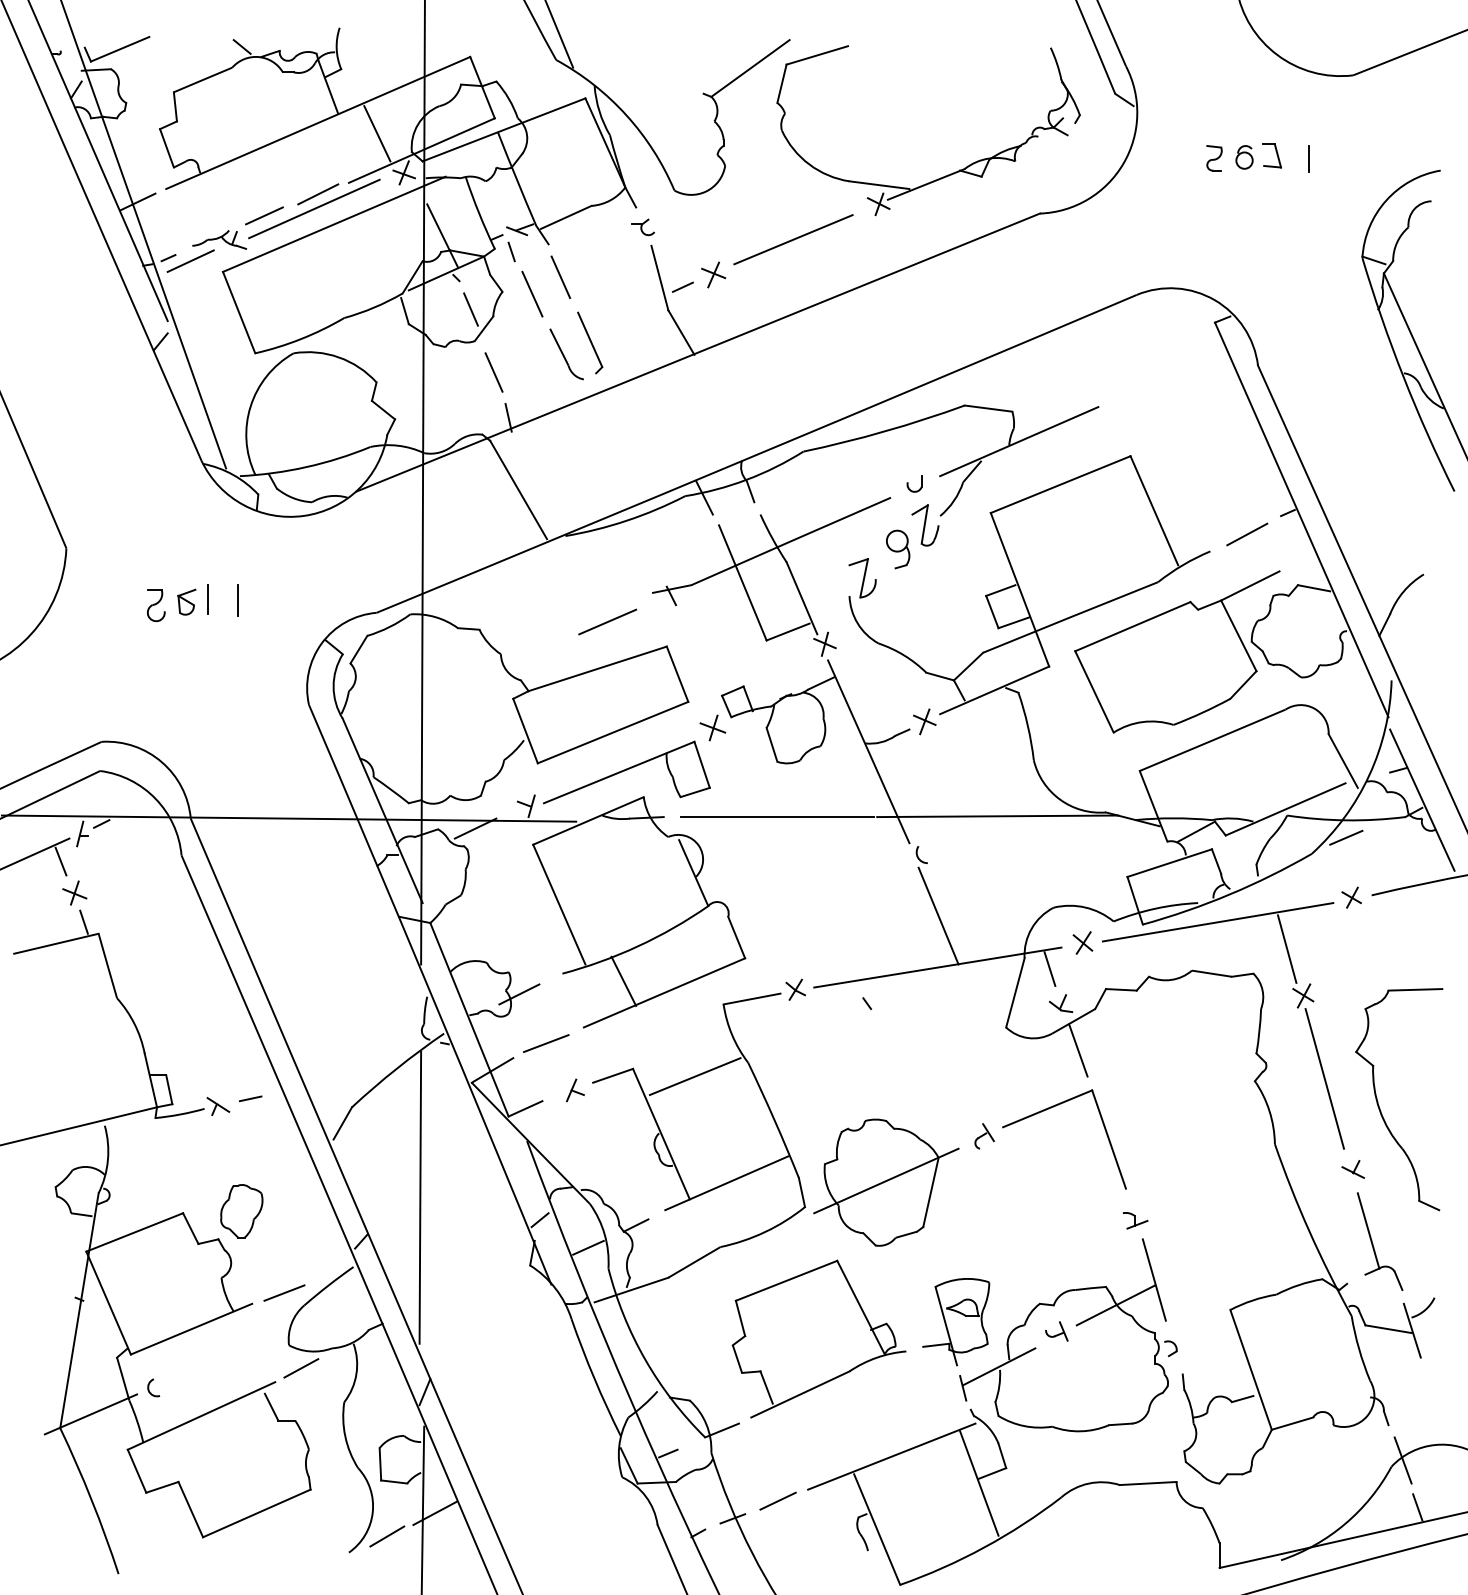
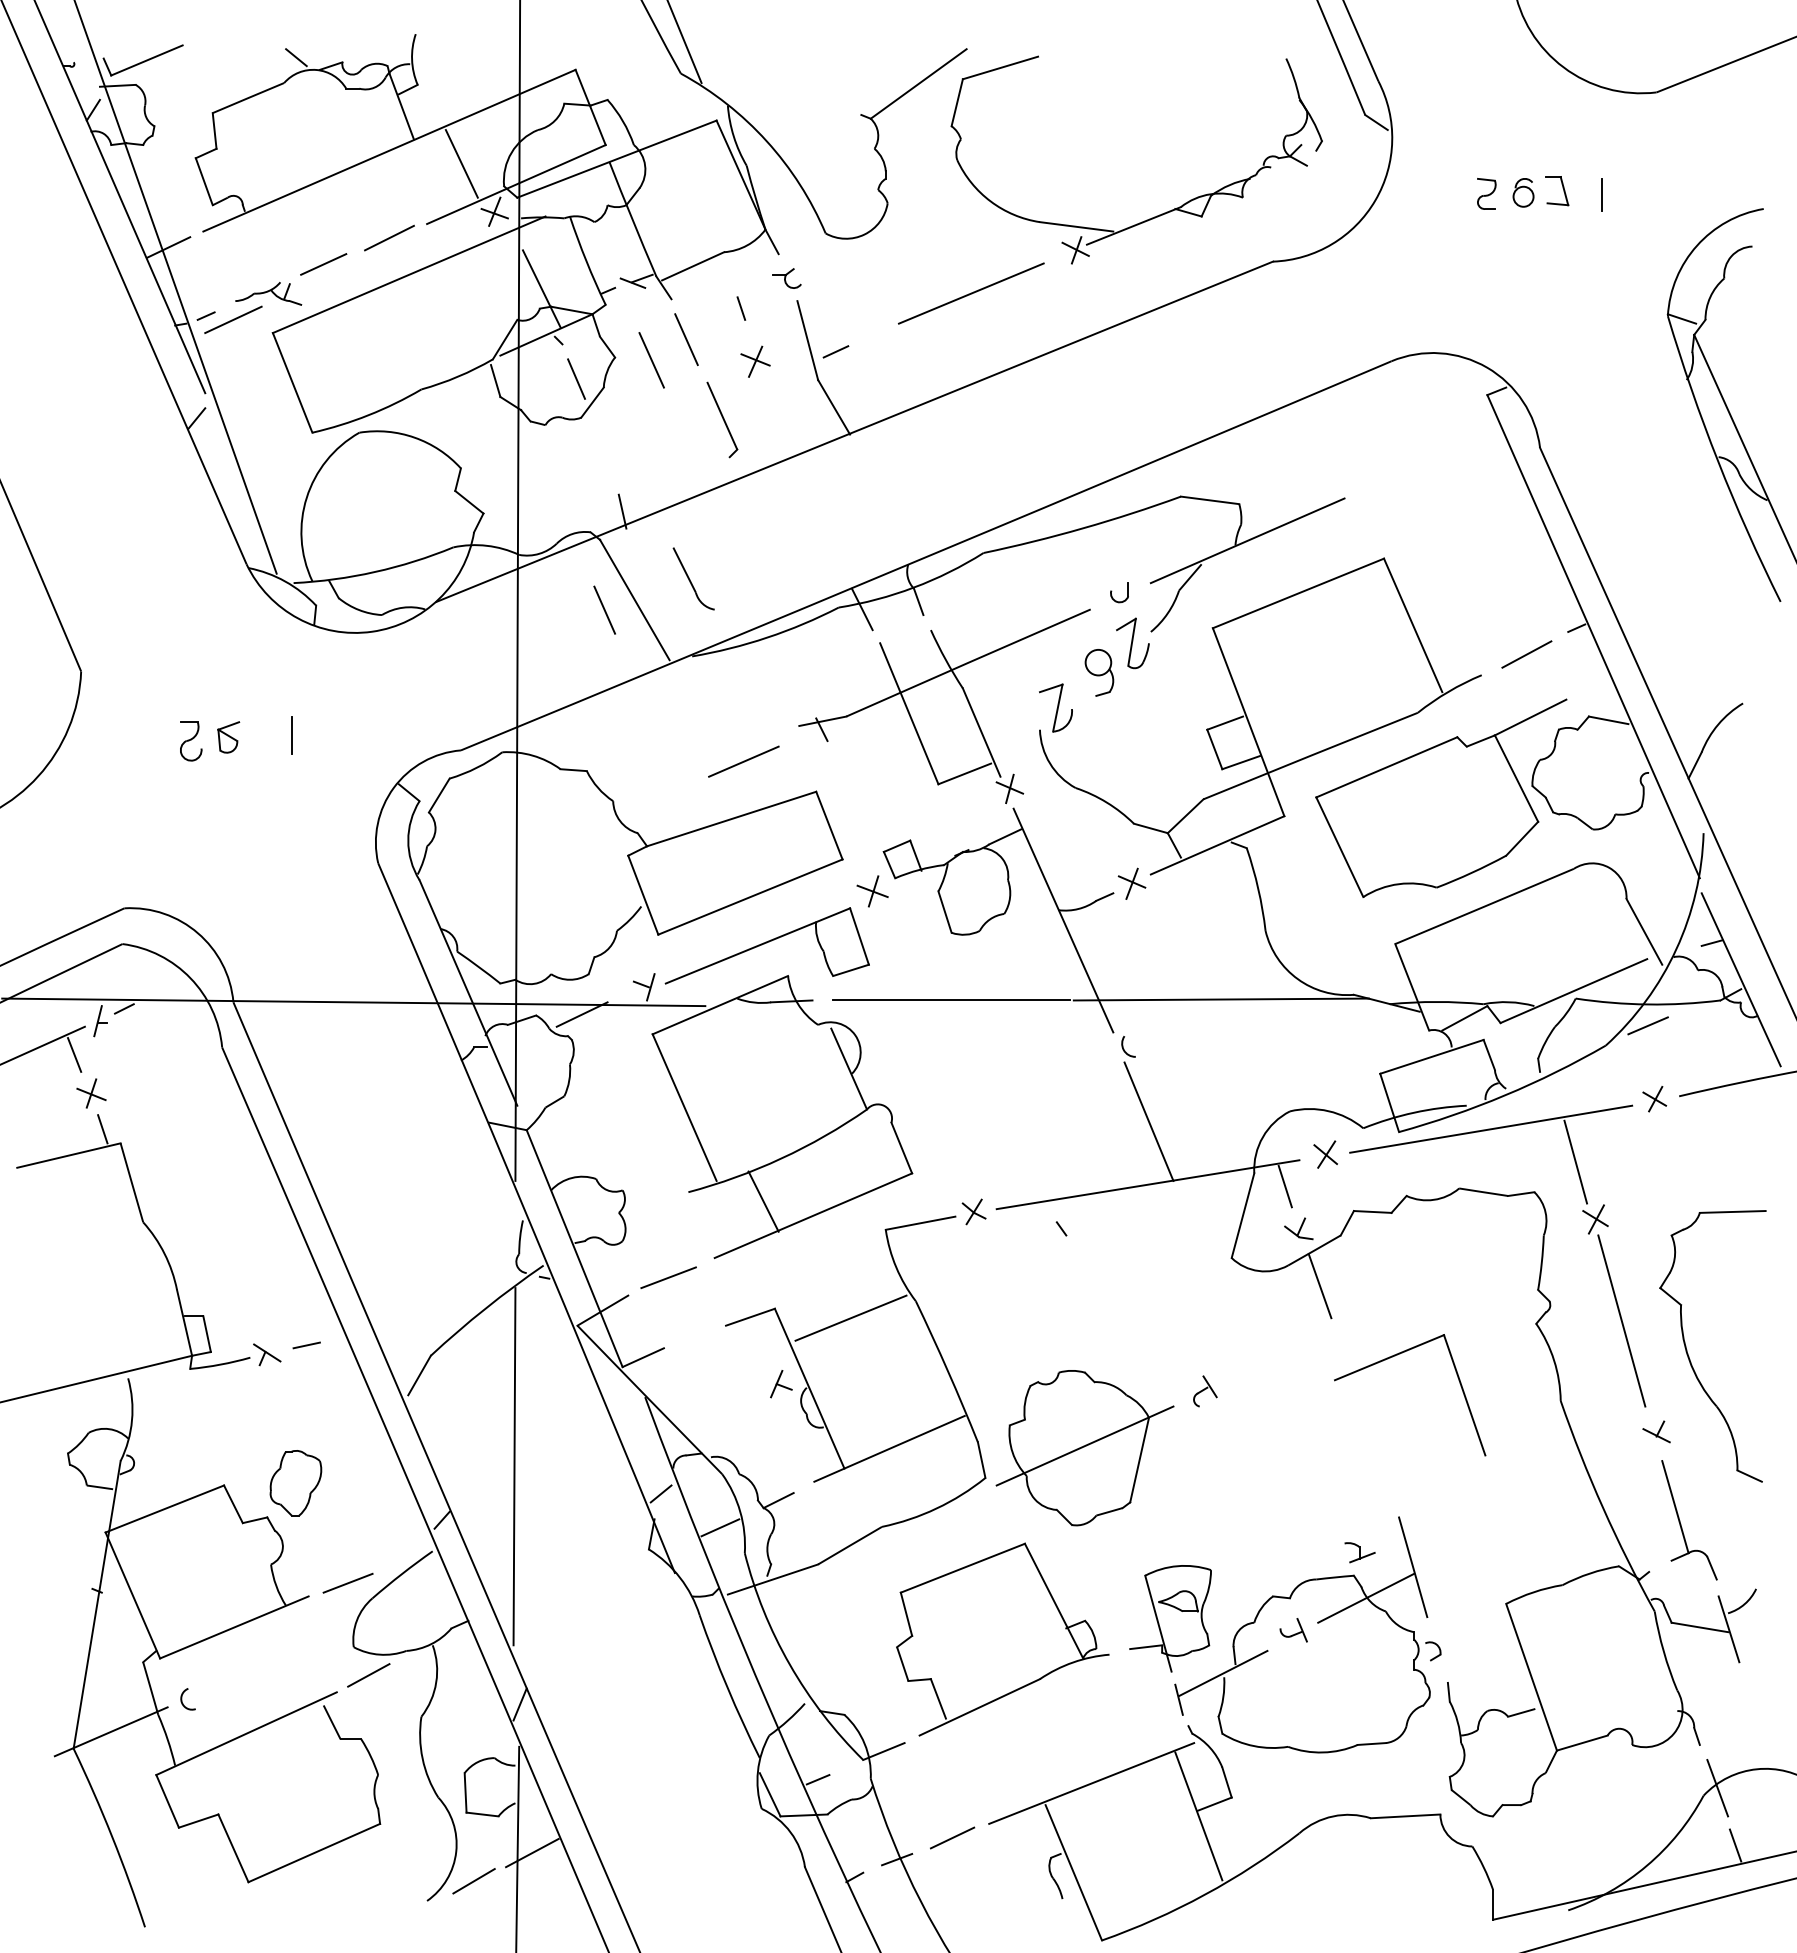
line: (314, 208) -> (384, 255), removed
line: (511, 251) -> (741, 308), moved
part: (713, 274) -> (755, 361), moved
part: (566, 353) -> (693, 578), moved
line: (493, 371) -> (604, 609), moved
line: (207, 599) -> (254, 734), removed
line: (519, 994) -> (635, 1217), removed
part: (575, 1090) -> (781, 1384), moved
part: (1052, 1107) -> (1395, 1356), moved
part: (1135, 1220) -> (1359, 1552), moved

